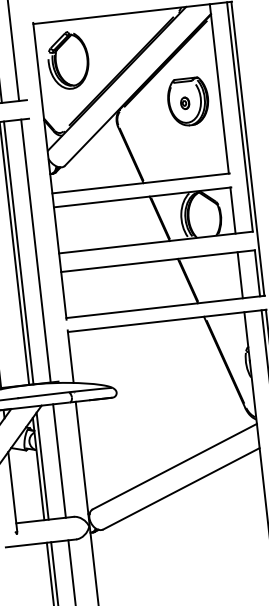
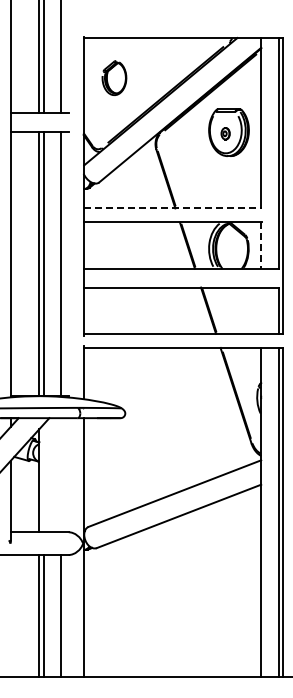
part: (68, 59) -> (114, 77), size x0.6
line: (141, 183) -> (173, 208), solid -> dashed
line: (233, 211) -> (261, 246), solid -> dashed
line: (240, 274) -> (261, 310), removed
line: (59, 461) -> (60, 475), removed
line: (42, 466) -> (43, 478), removed

